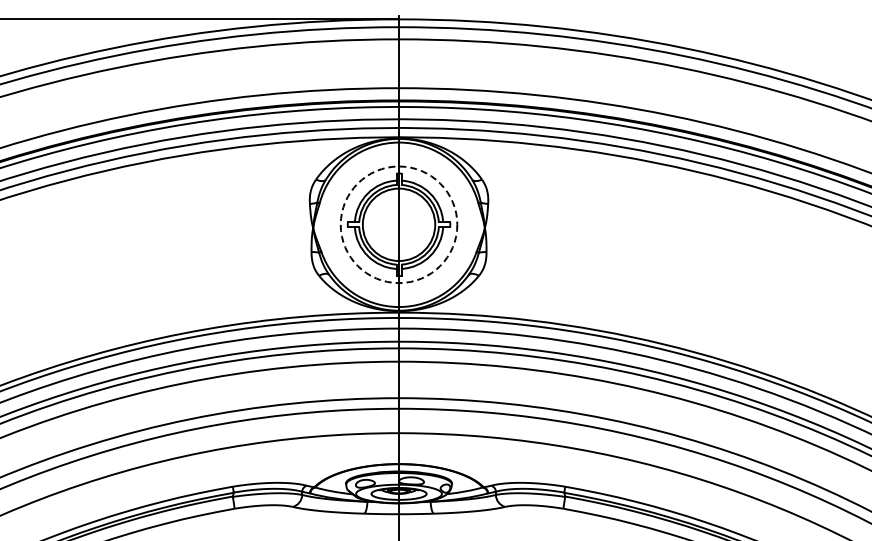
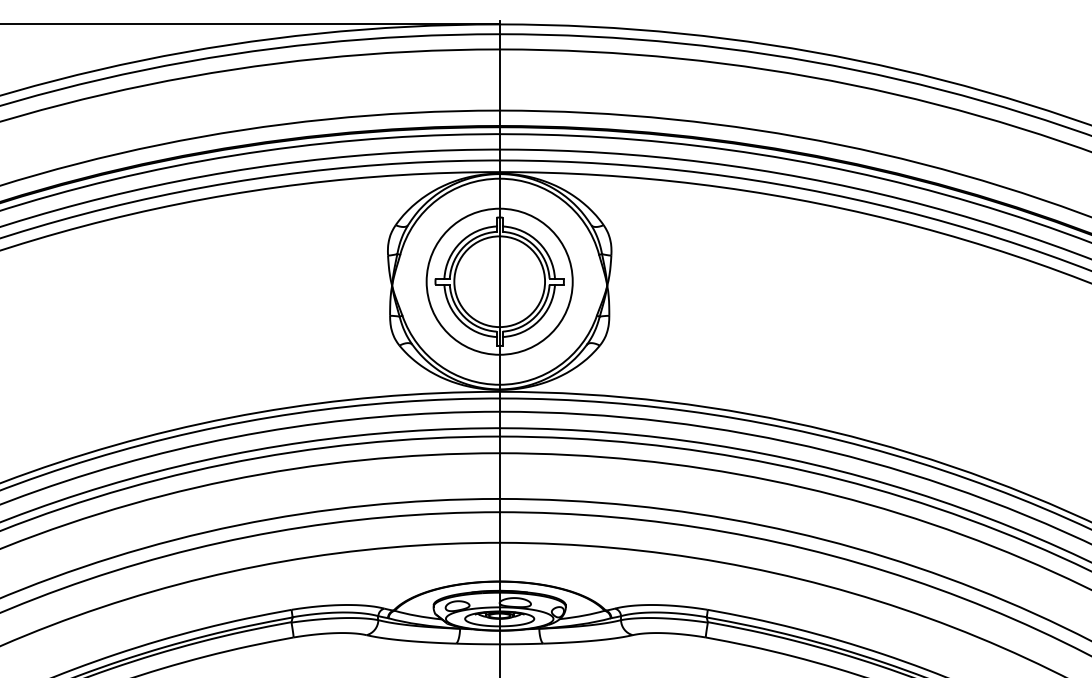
circle: (398, 224) -> (499, 281), dashed -> solid

